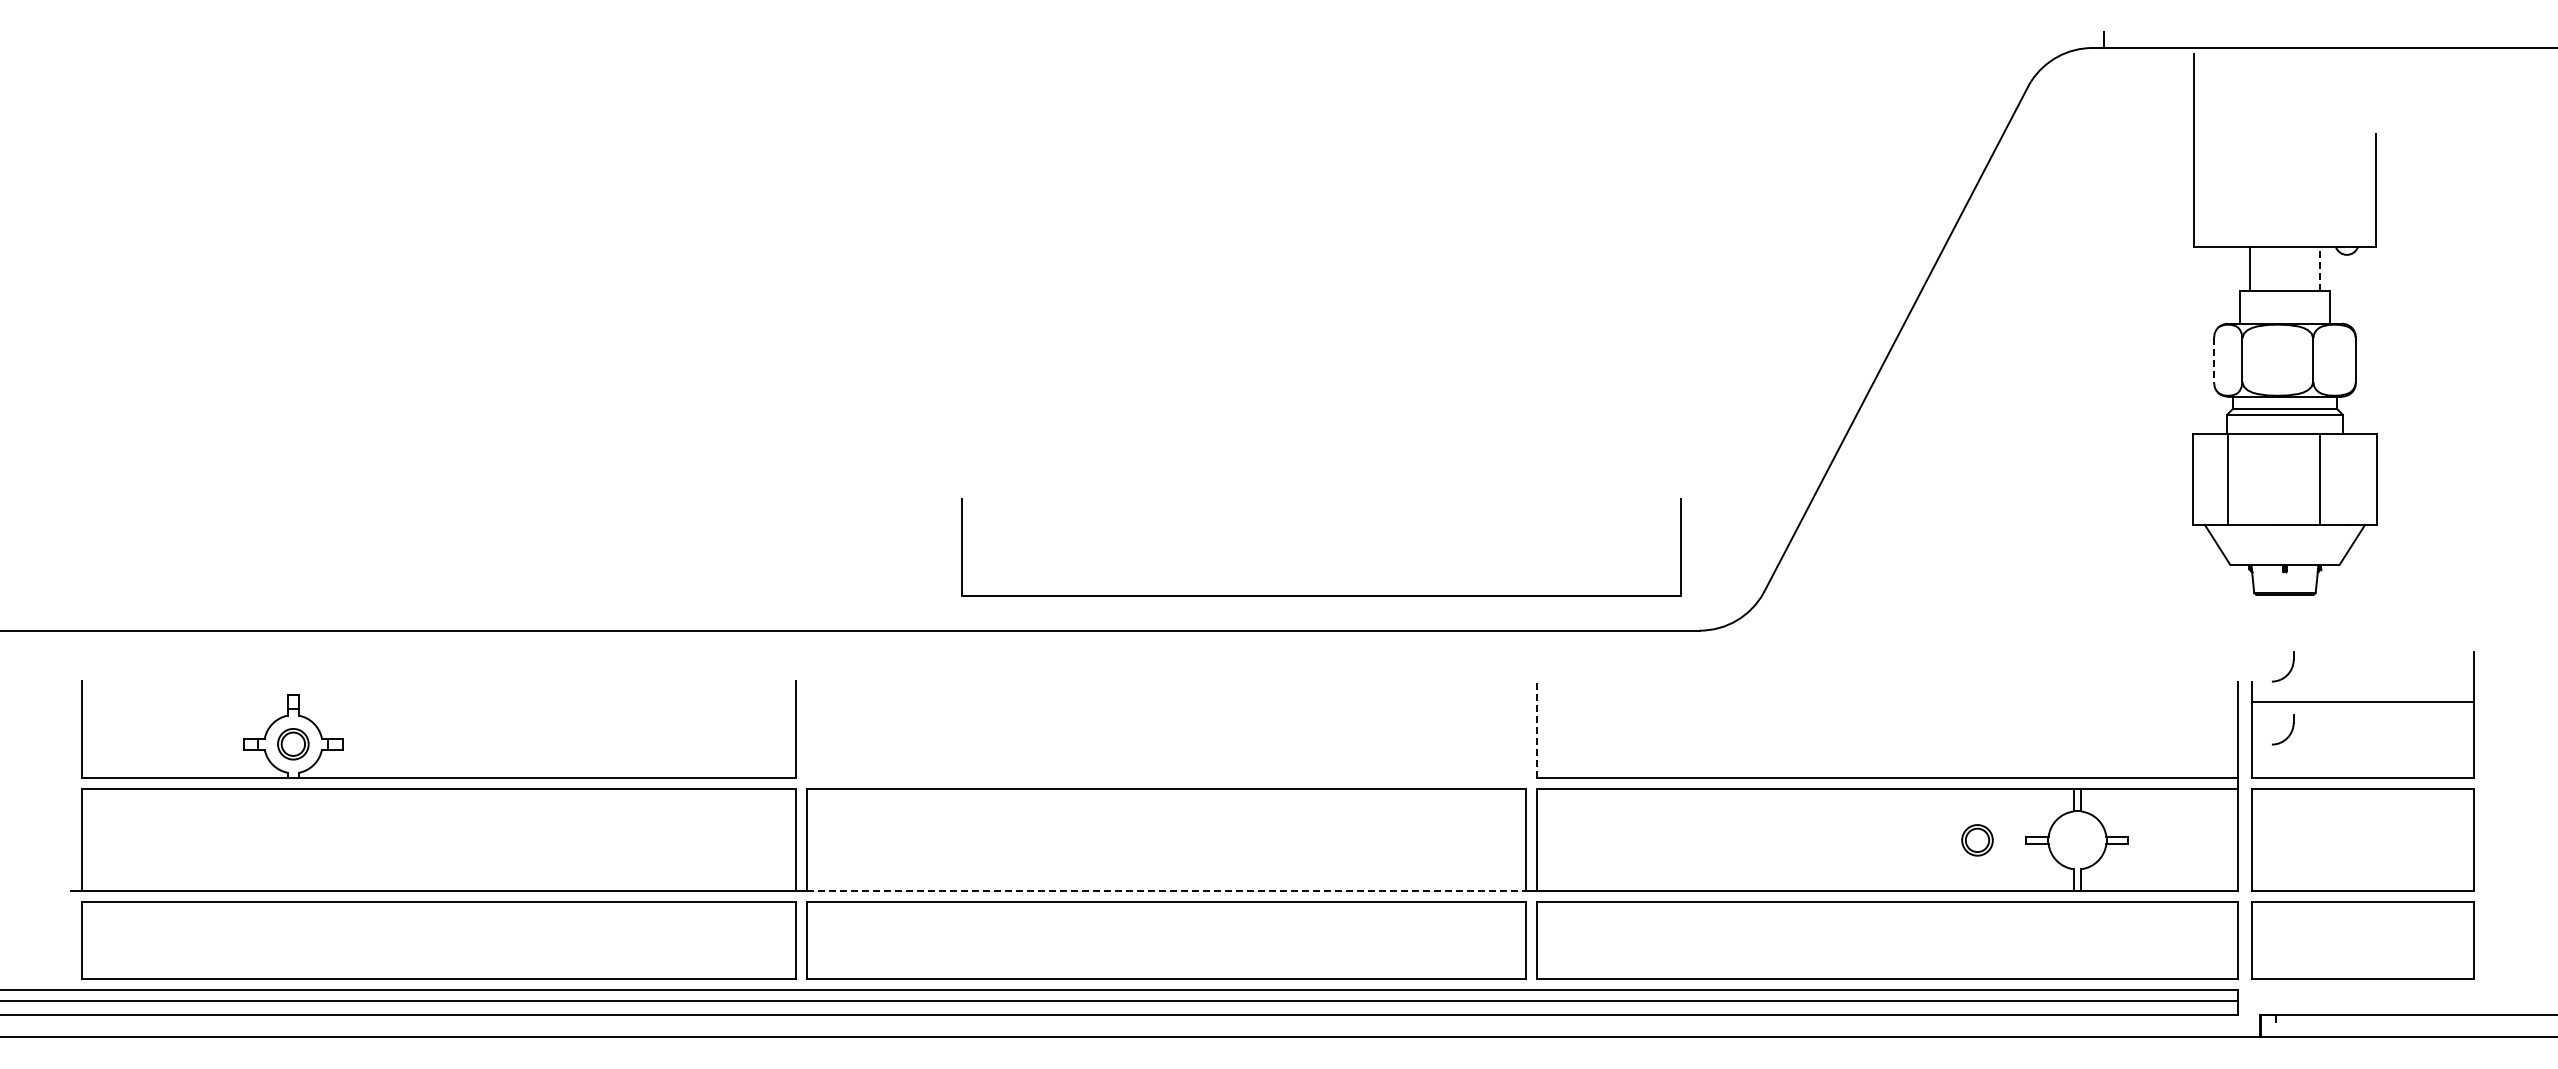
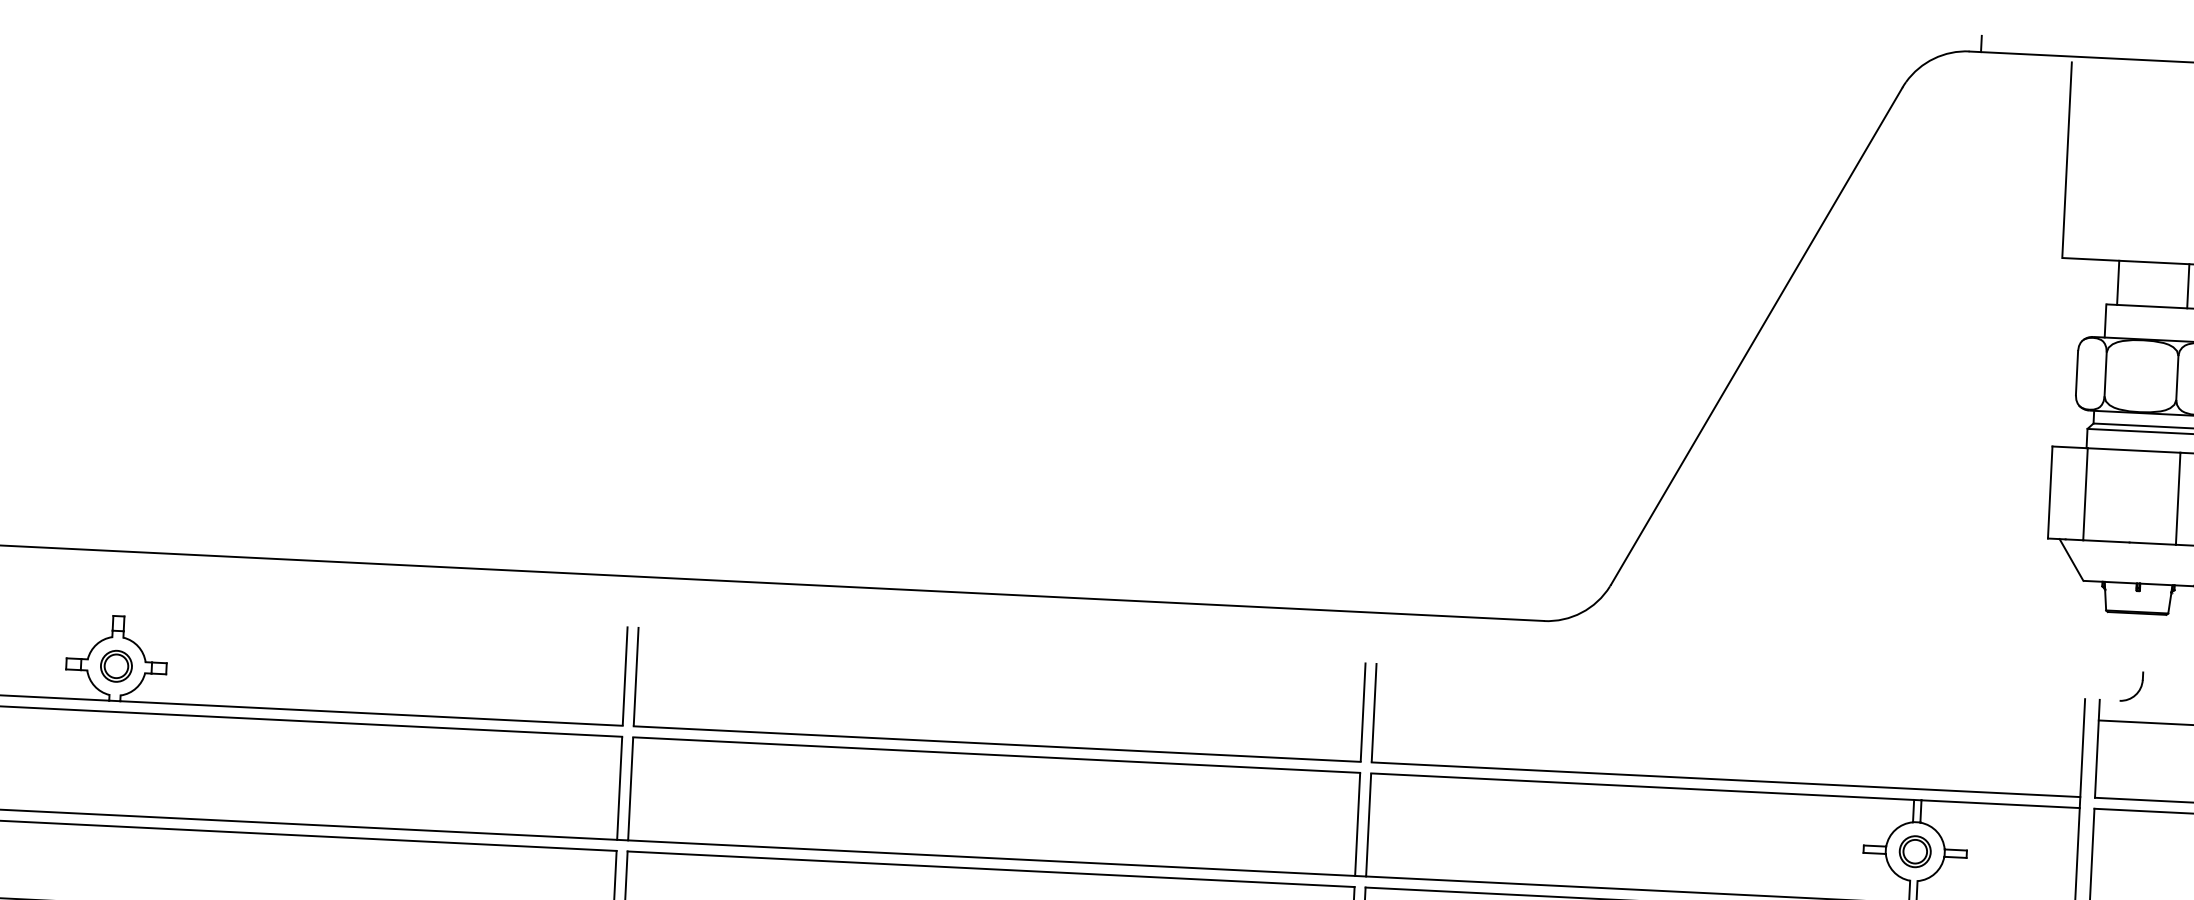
line: (2319, 269) -> (2188, 286), dashed -> solid
line: (2214, 360) -> (2077, 373), dashed -> solid
part: (1321, 595) -> (997, 743), moved
line: (1536, 729) -> (1373, 712), dashed -> solid
part: (2289, 733) -> (2134, 754), removed
part: (1977, 840) -> (1915, 851), moved
line: (1166, 891) -> (991, 858), dashed -> solid

